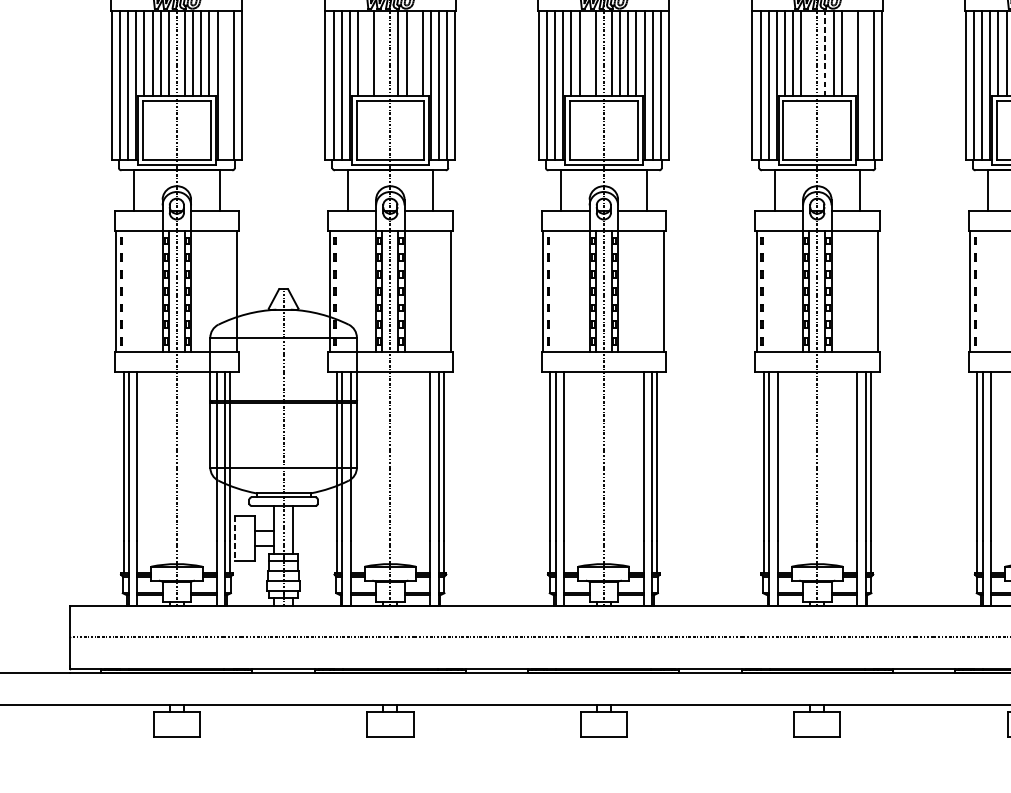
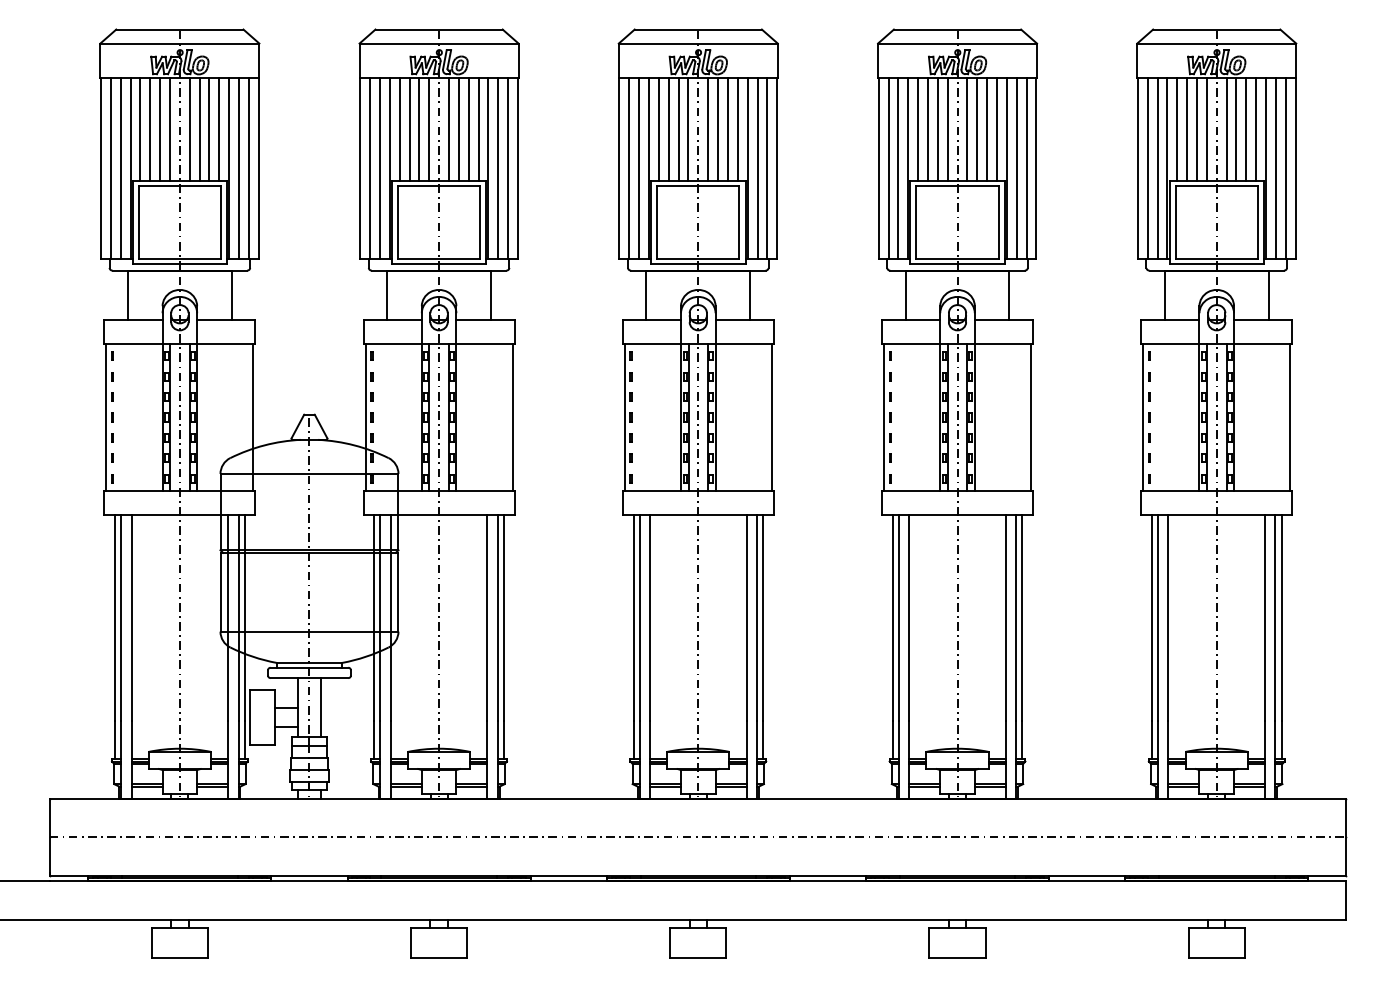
line: (365, 53) -> (409, 128), added
line: (382, 53) -> (429, 128), added
line: (414, 53) -> (468, 128), added
line: (587, 53) -> (678, 128), added
line: (809, 53) -> (947, 128), added
line: (849, 53) -> (996, 128), added
line: (825, 54) -> (967, 129), dashed -> solid
line: (225, 85) -> (239, 167), added
line: (865, 85) -> (1016, 167), added
line: (235, 538) -> (250, 717), dashed -> solid

